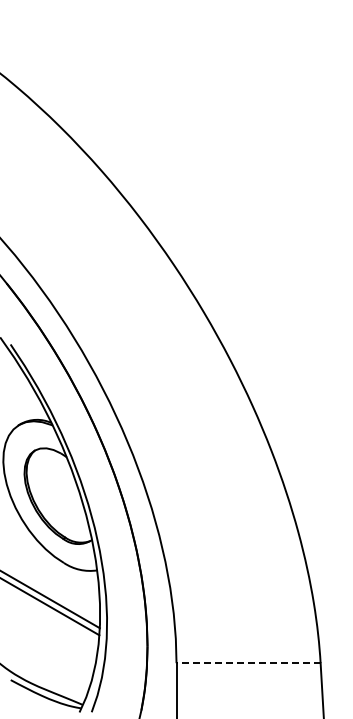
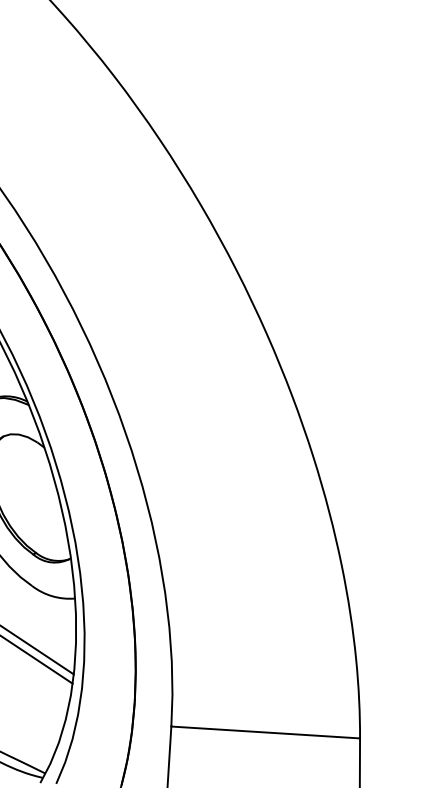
line: (248, 663) -> (265, 732), dashed -> solid

